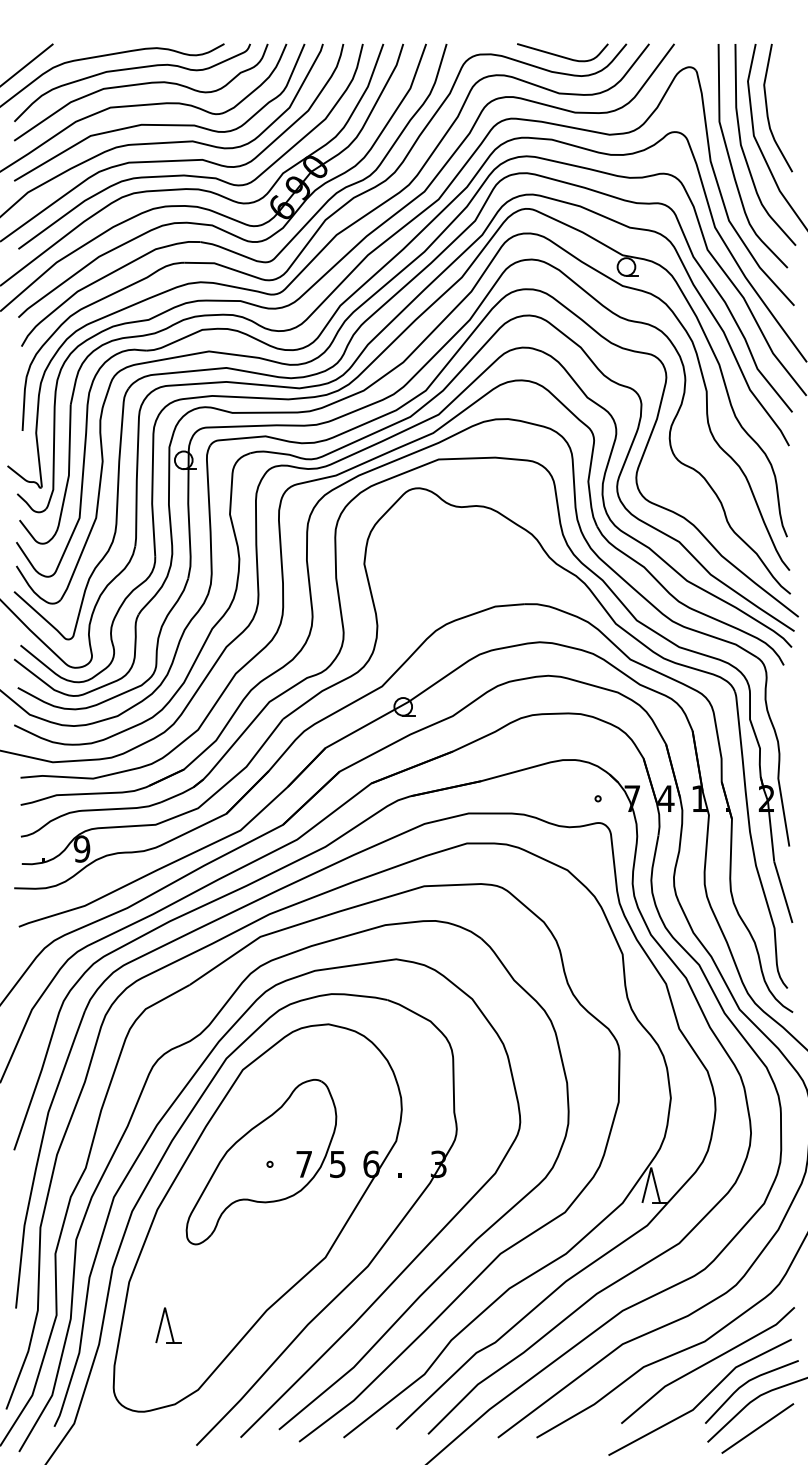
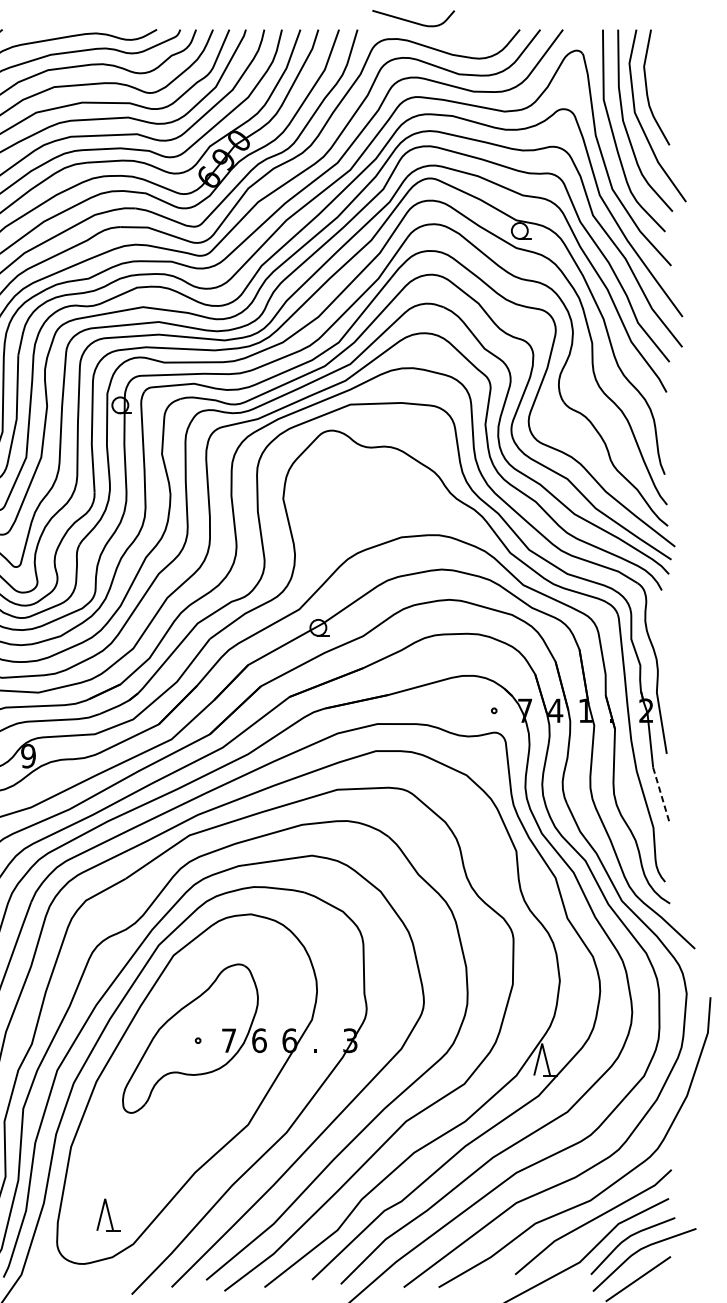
curve: (561, 55) -> (412, 21), moved
line: (783, 892) -> (661, 795), solid -> dashed
text: (337, 1164) -> (259, 1040), 5 -> 6
part: (168, 1325) -> (108, 1214), moved

